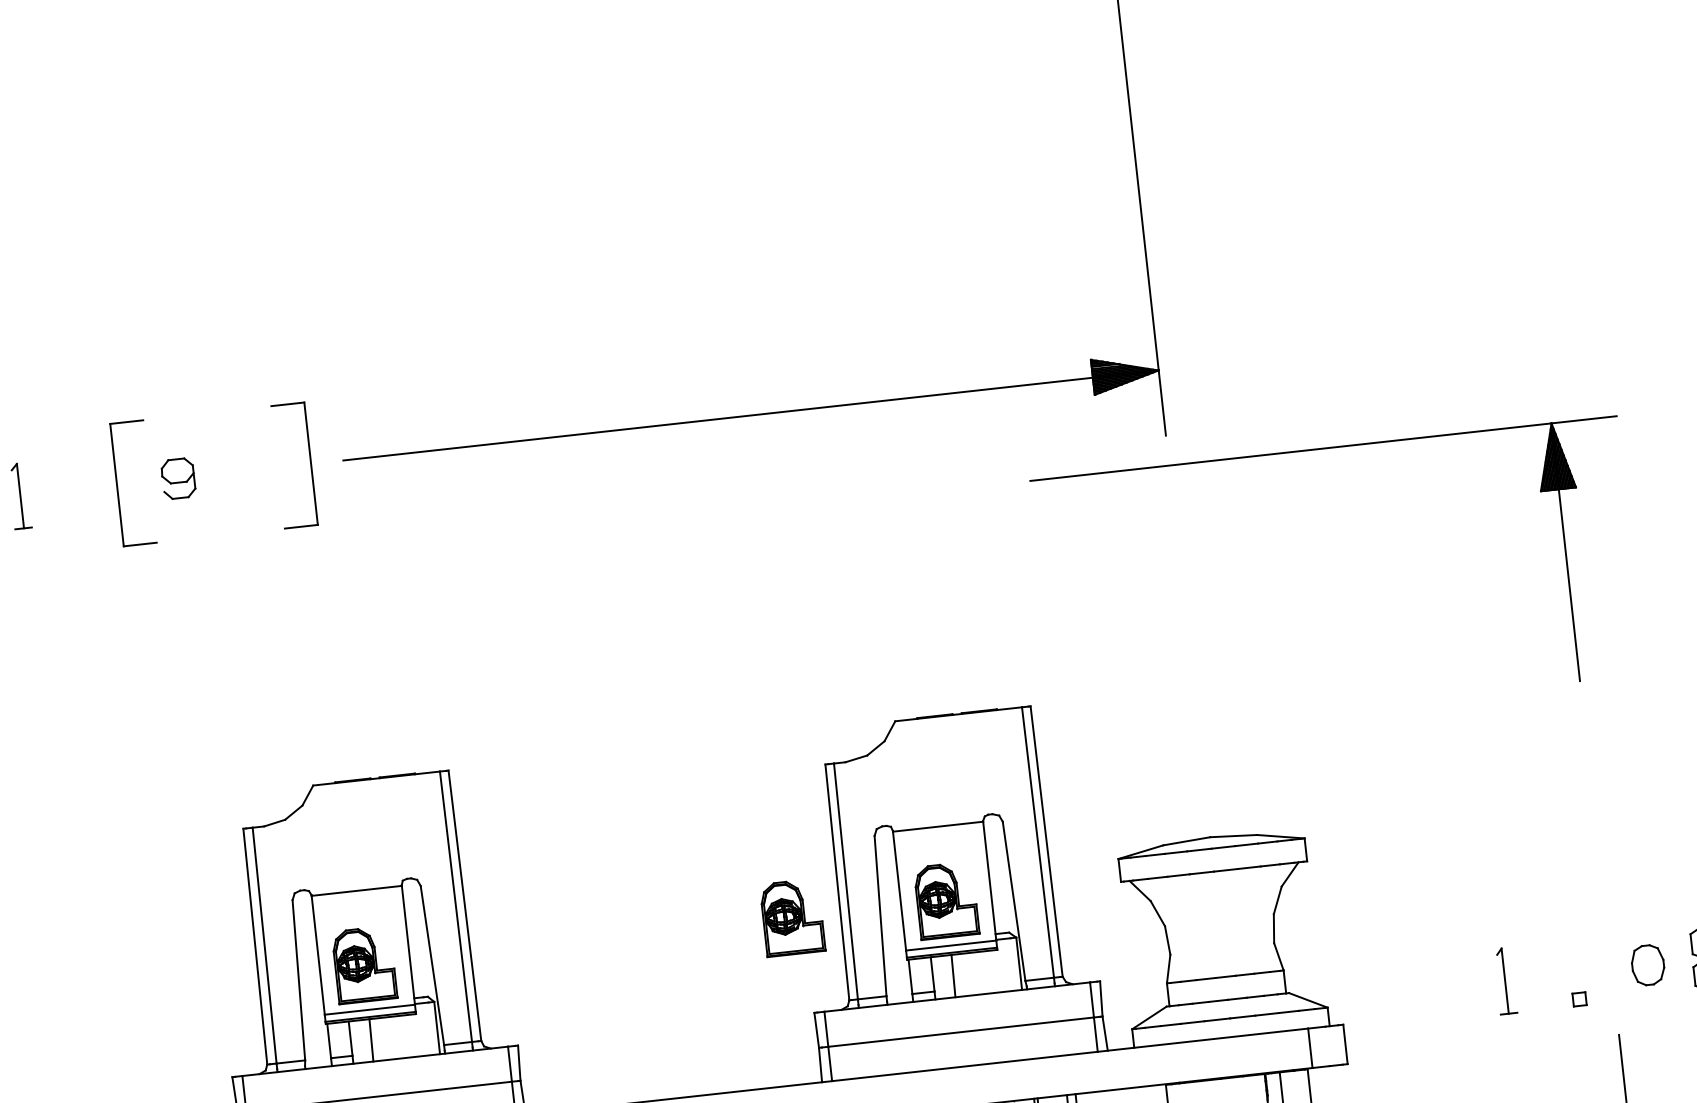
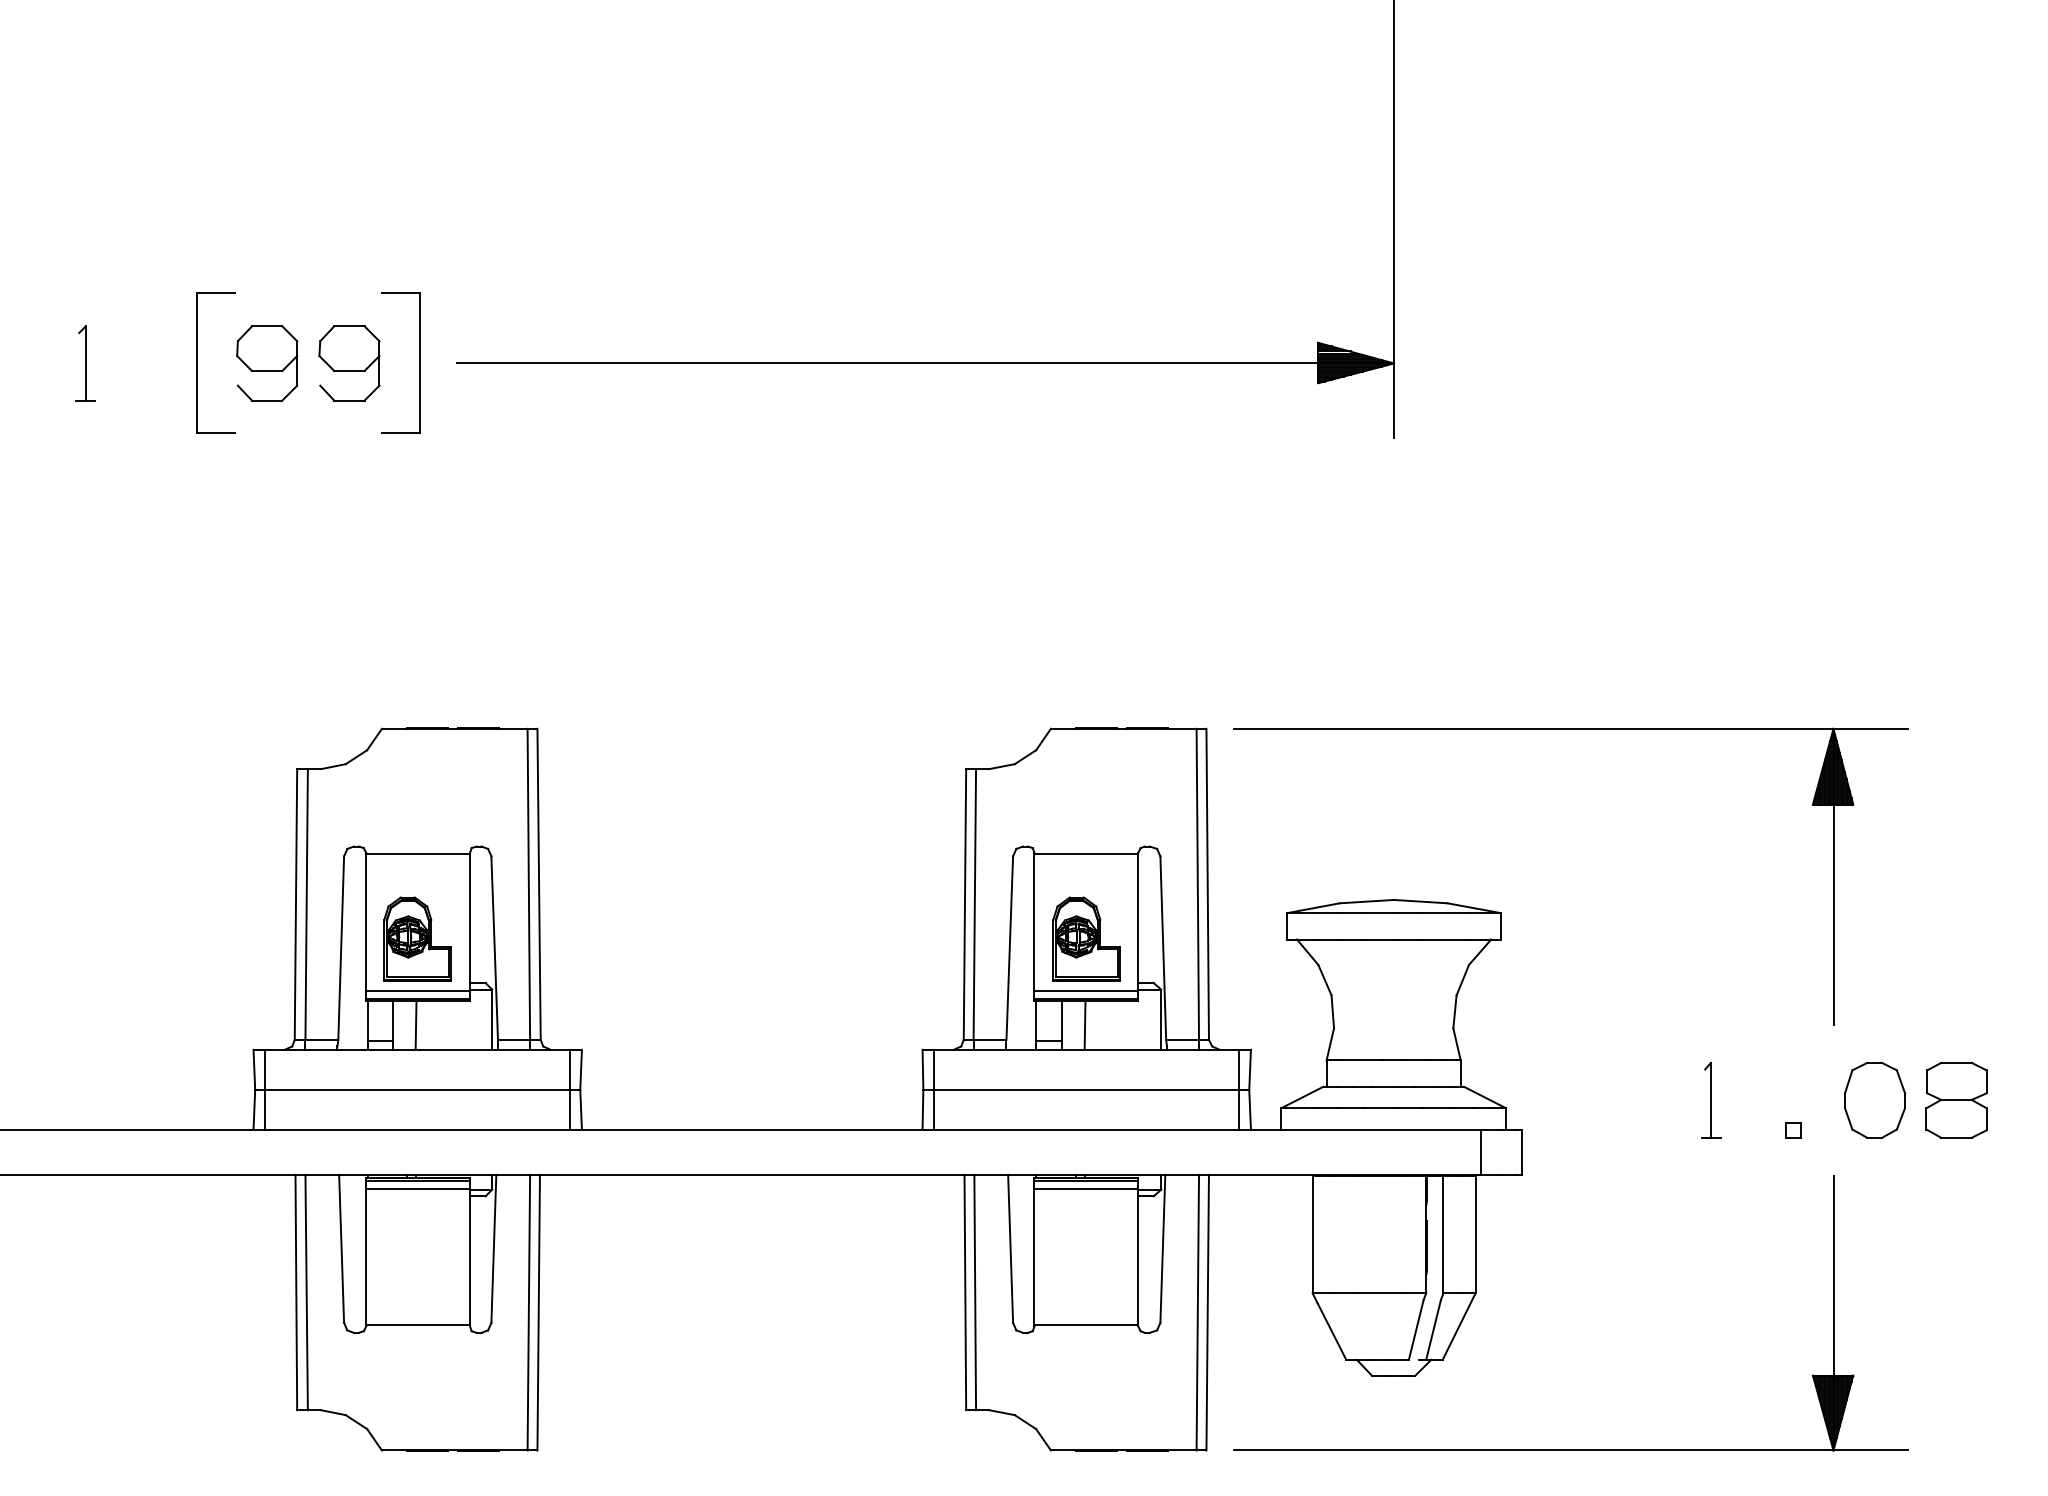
part: (1322, 449) -> (1570, 729), moved
part: (249, 470) -> (349, 363), added
part: (178, 478) -> (267, 363), size x1.67
part: (792, 917) -> (909, 938), removed
part: (1648, 964) -> (1875, 1099), size x1.67

